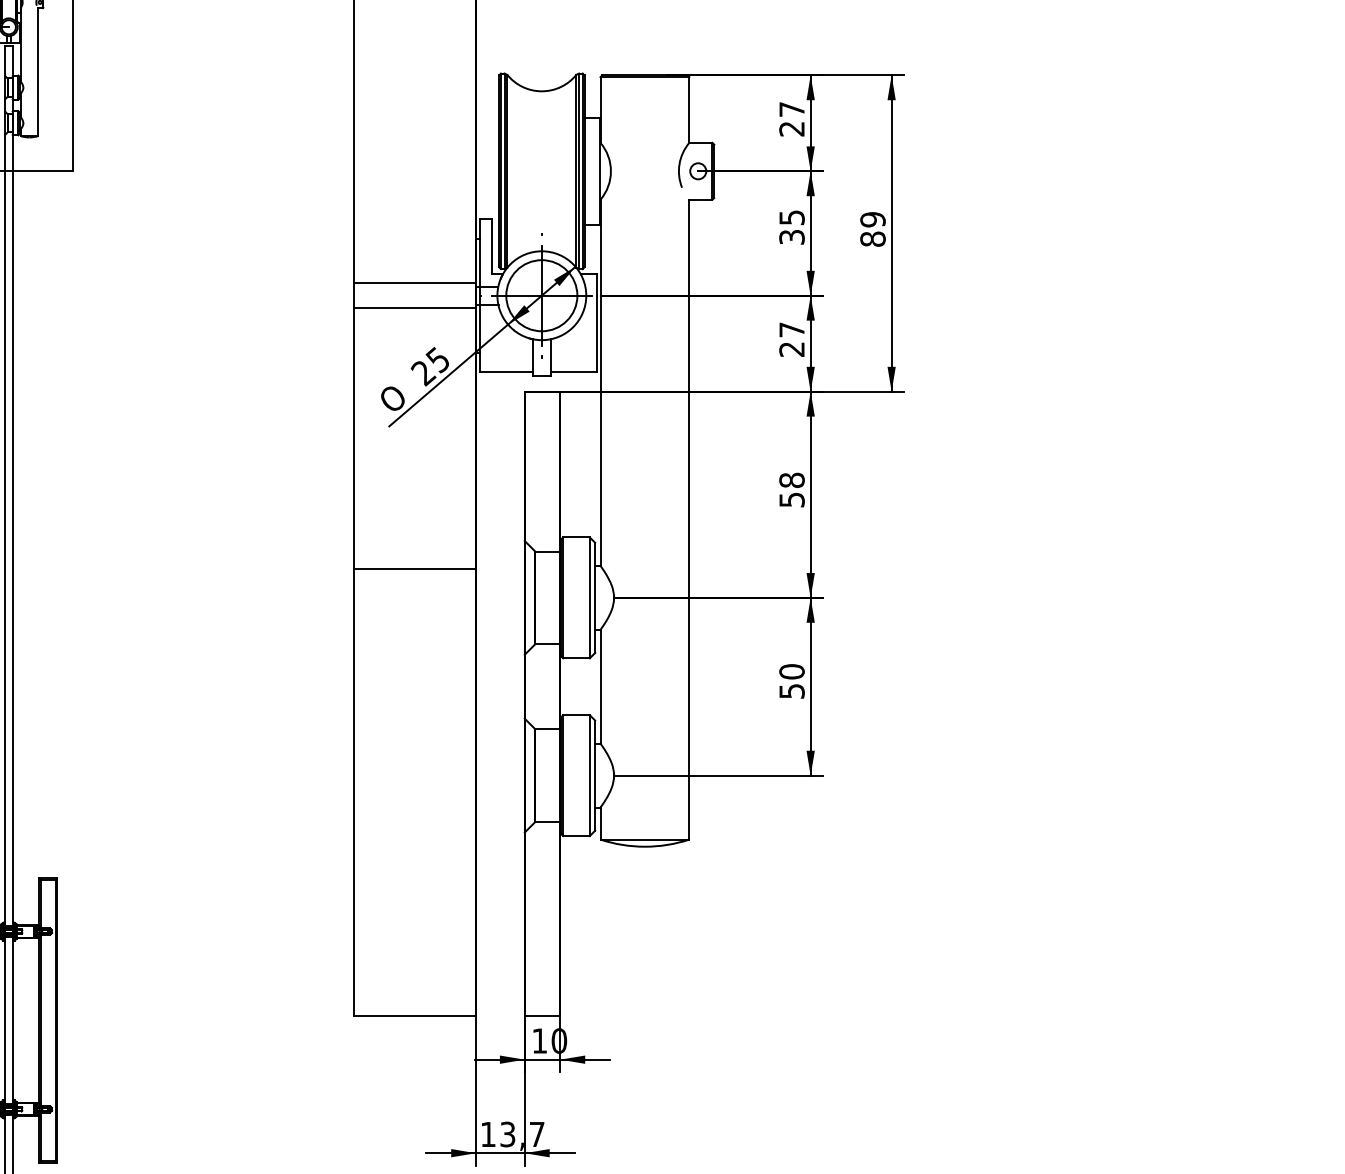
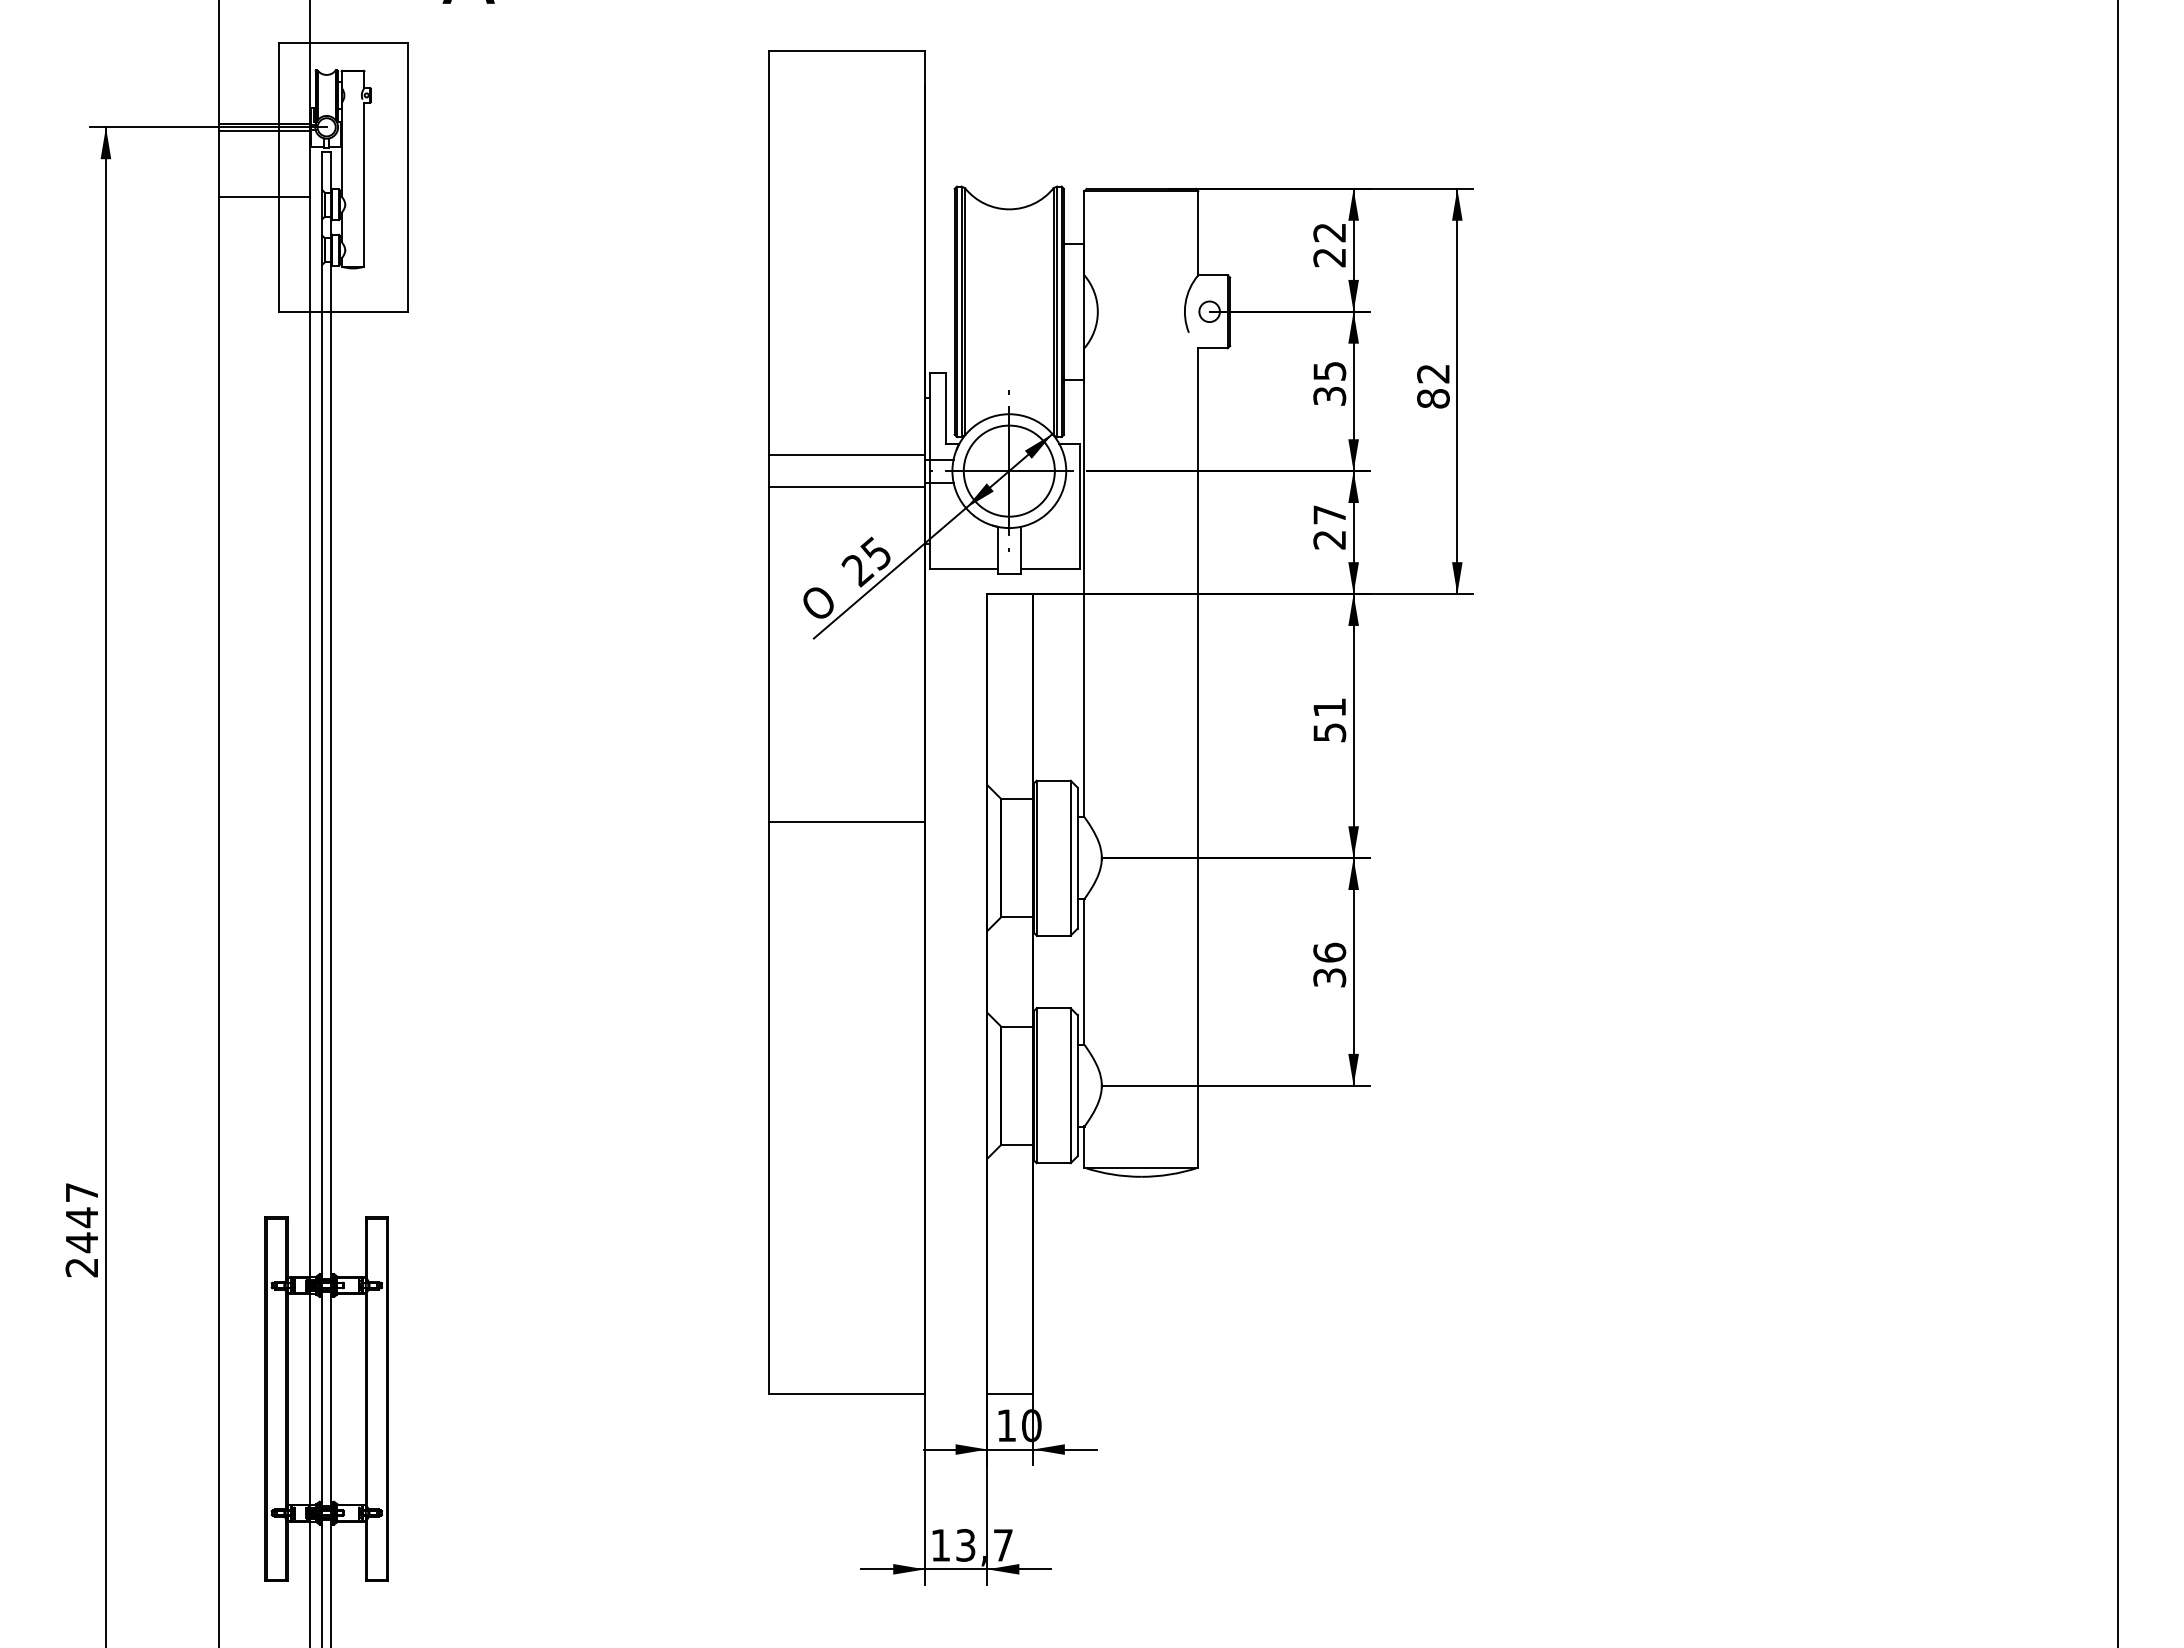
text: (791, 109) -> (1329, 232), 27 -> 22
text: (873, 219) -> (1433, 373), 89 -> 82
text: (791, 480) -> (1329, 707), 58 -> 51
text: (791, 680) -> (1329, 964), 50 -> 36

